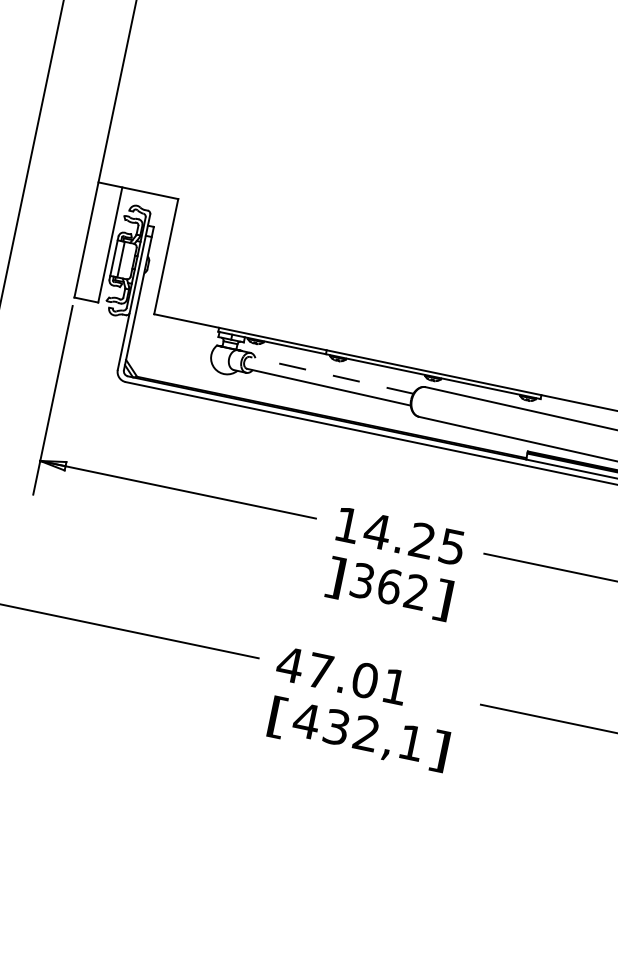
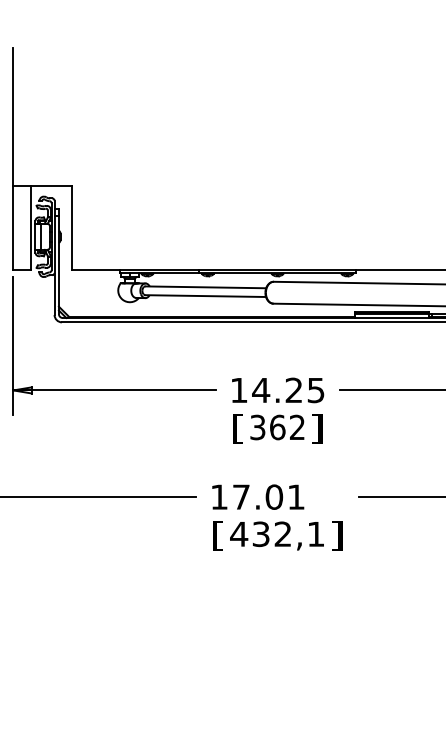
line: (331, 375) -> (205, 287), dashed -> solid
text: (335, 576) -> (238, 428), ] -> [
text: (290, 664) -> (219, 496), 47.01 -> 17.01

